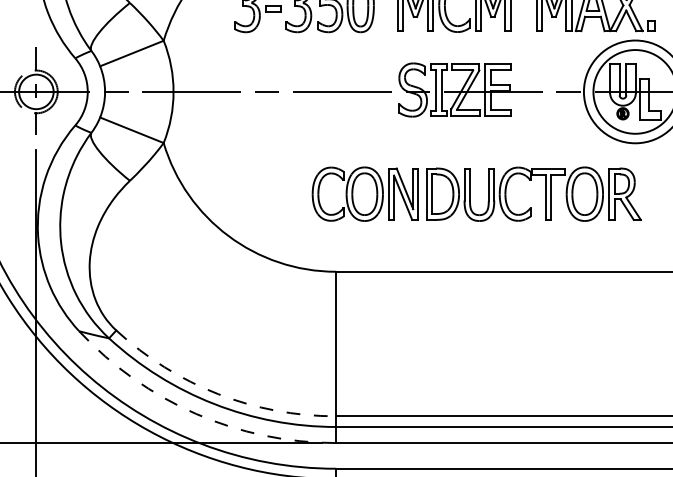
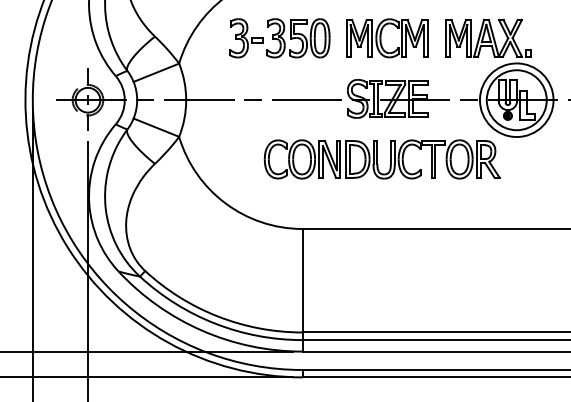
part: (475, 194) -> (381, 159), moved
arc: (218, 394) -> (218, 316), dashed -> solid
arc: (196, 413) -> (202, 330), dashed -> solid

